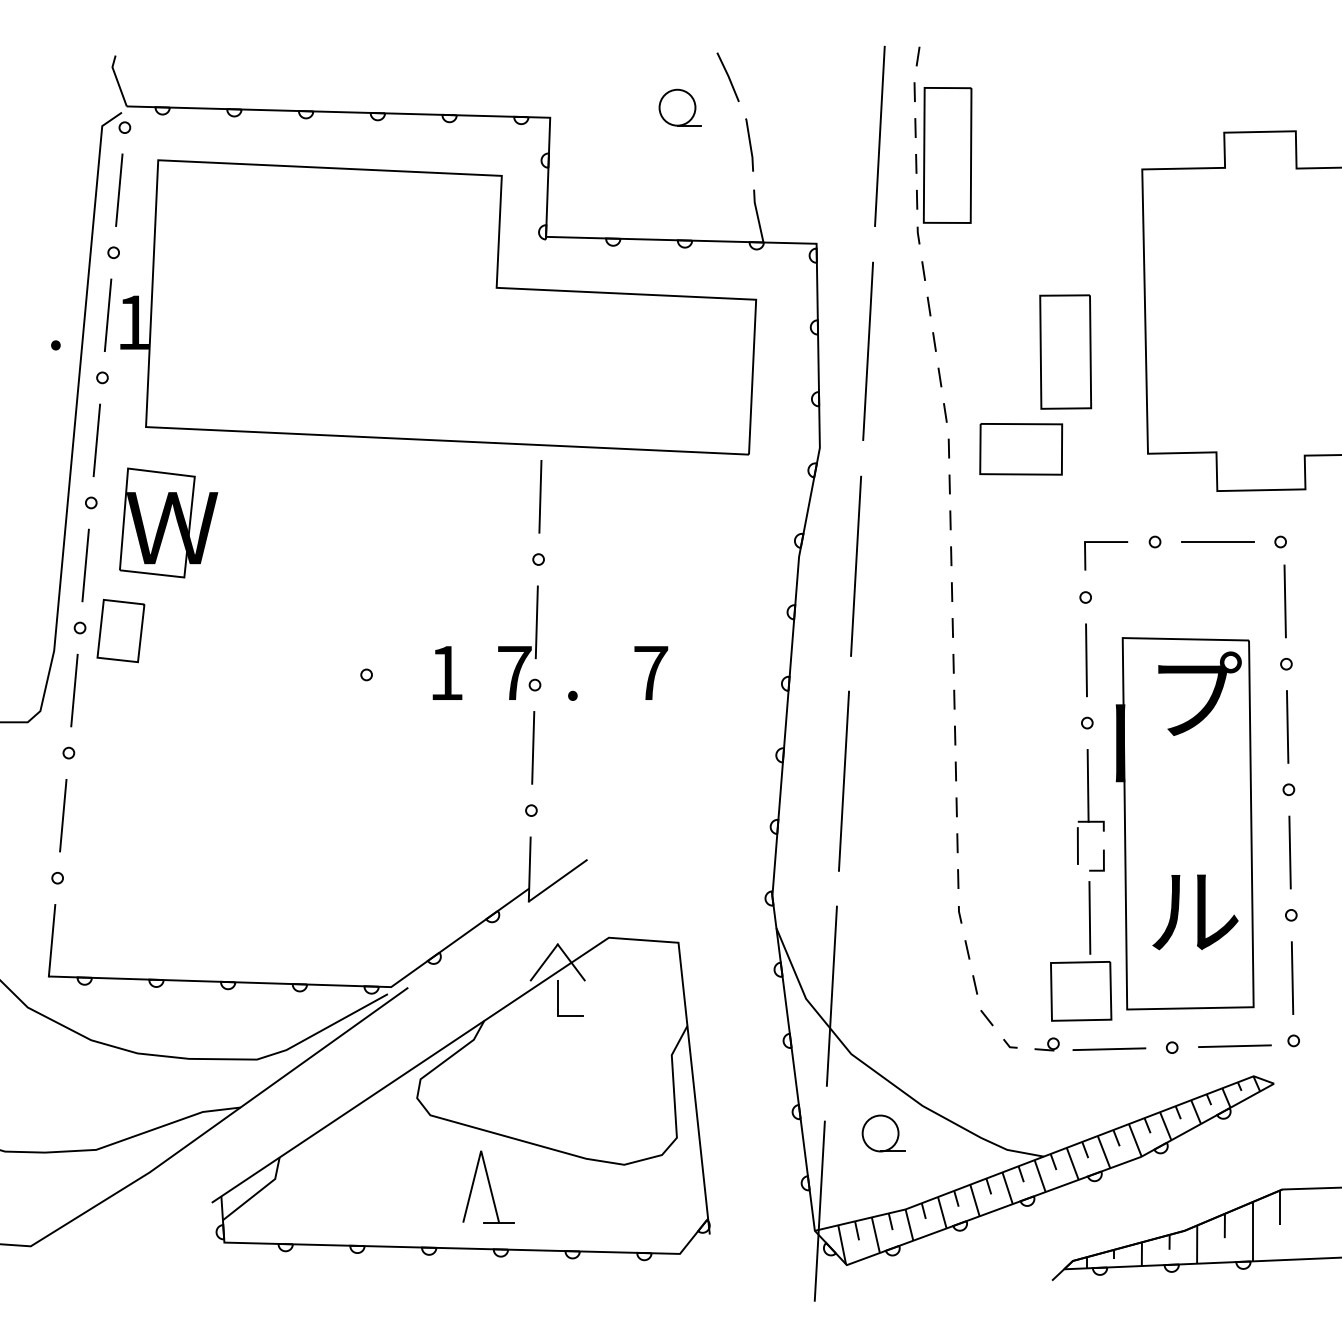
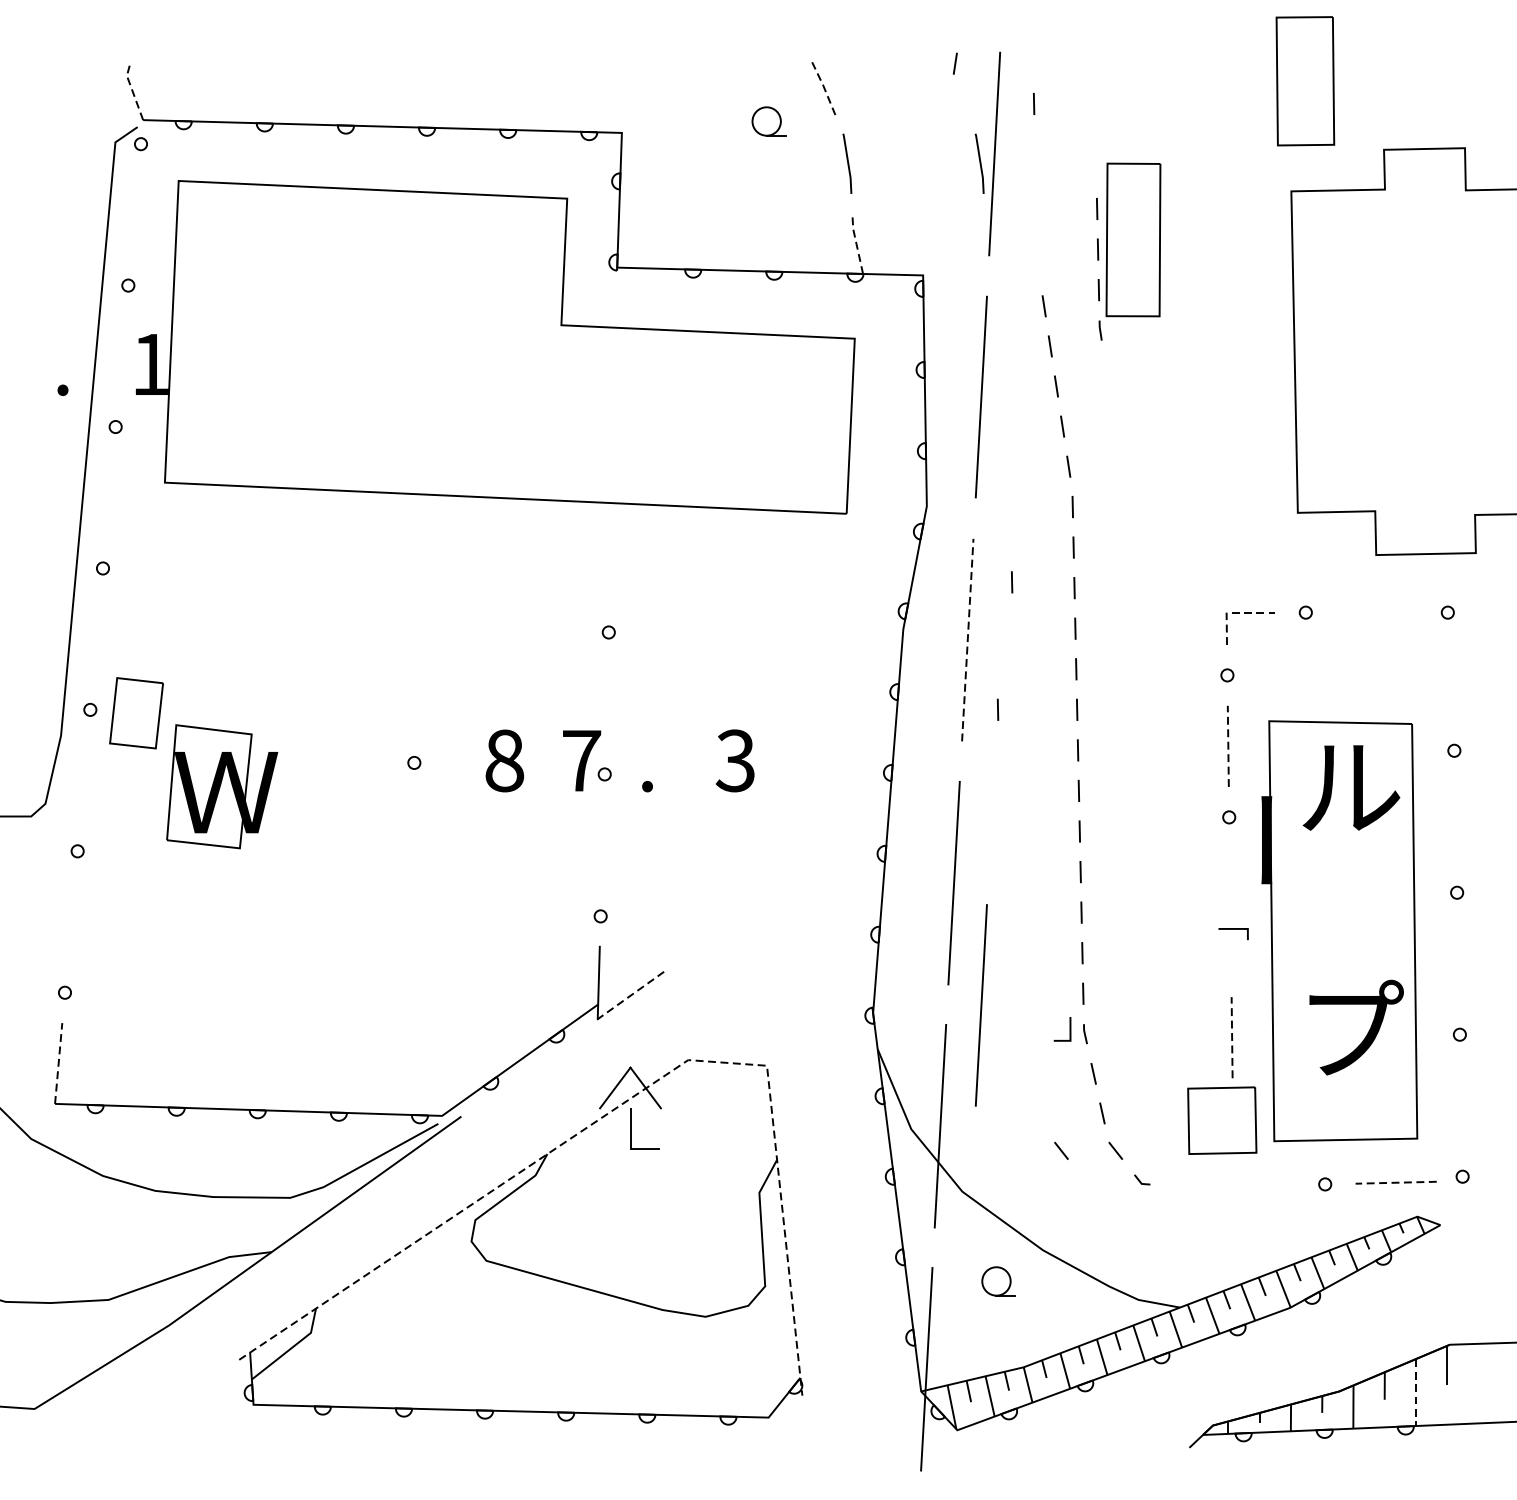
line: (917, 56) -> (954, 63), moved
line: (728, 76) -> (823, 86), solid -> dashed
line: (117, 80) -> (132, 90), solid -> dashed
part: (679, 107) -> (768, 121), size x0.7
line: (866, 144) -> (979, 163), added
part: (943, 165) -> (1128, 251), moved
line: (119, 189) -> (134, 214), removed
line: (757, 215) -> (856, 243), solid -> dashed
line: (107, 315) -> (121, 356), removed
part: (1065, 351) -> (1305, 80), moved
line: (96, 439) -> (108, 496), removed
part: (1021, 449) -> (1154, 508), removed
line: (540, 496) -> (610, 561), removed
line: (895, 515) -> (1012, 582), added
part: (168, 522) -> (221, 786), moved
line: (1091, 542) -> (1233, 613), solid -> dashed
line: (1217, 542) -> (1376, 613), removed
line: (85, 565) -> (96, 639), removed
line: (856, 566) -> (968, 640), solid -> dashed
line: (1284, 601) -> (1452, 679), removed
line: (536, 622) -> (606, 703), removed
line: (882, 627) -> (997, 709), added
line: (1086, 660) -> (1228, 746), solid -> dashed
text: (446, 672) -> (504, 760), 1 -> 8
text: (650, 672) -> (735, 760), 7 -> 3
line: (74, 690) -> (84, 780), removed
text: (1196, 693) -> (1352, 783), プ -> ル
line: (1287, 726) -> (1455, 821), removed
line: (533, 747) -> (603, 844), removed
line: (1087, 785) -> (1229, 887), removed
line: (63, 815) -> (71, 921), removed
line: (1077, 845) -> (1218, 955), removed
line: (1289, 852) -> (1457, 963), removed
line: (1103, 860) -> (1070, 1029), moved
line: (557, 880) -> (630, 995), solid -> dashed
line: (867, 888) -> (980, 1004), added
text: (1196, 908) -> (1352, 1027), ル -> プ
line: (1089, 917) -> (1231, 1037), solid -> dashed
line: (52, 940) -> (59, 1063), solid -> dashed
line: (562, 968) -> (635, 1094), solid -> dashed
line: (1292, 977) -> (1461, 1105), removed
line: (938, 1018) -> (1060, 1151), added
part: (1046, 1044) -> (1183, 1180), removed
line: (1234, 1046) -> (1395, 1183), solid -> dashed
line: (1109, 1049) -> (1254, 1186), removed
part: (883, 1133) -> (998, 1281), size x0.7
part: (488, 1186) -> (552, 1341), removed
line: (1252, 1231) -> (1416, 1392), solid -> dashed

